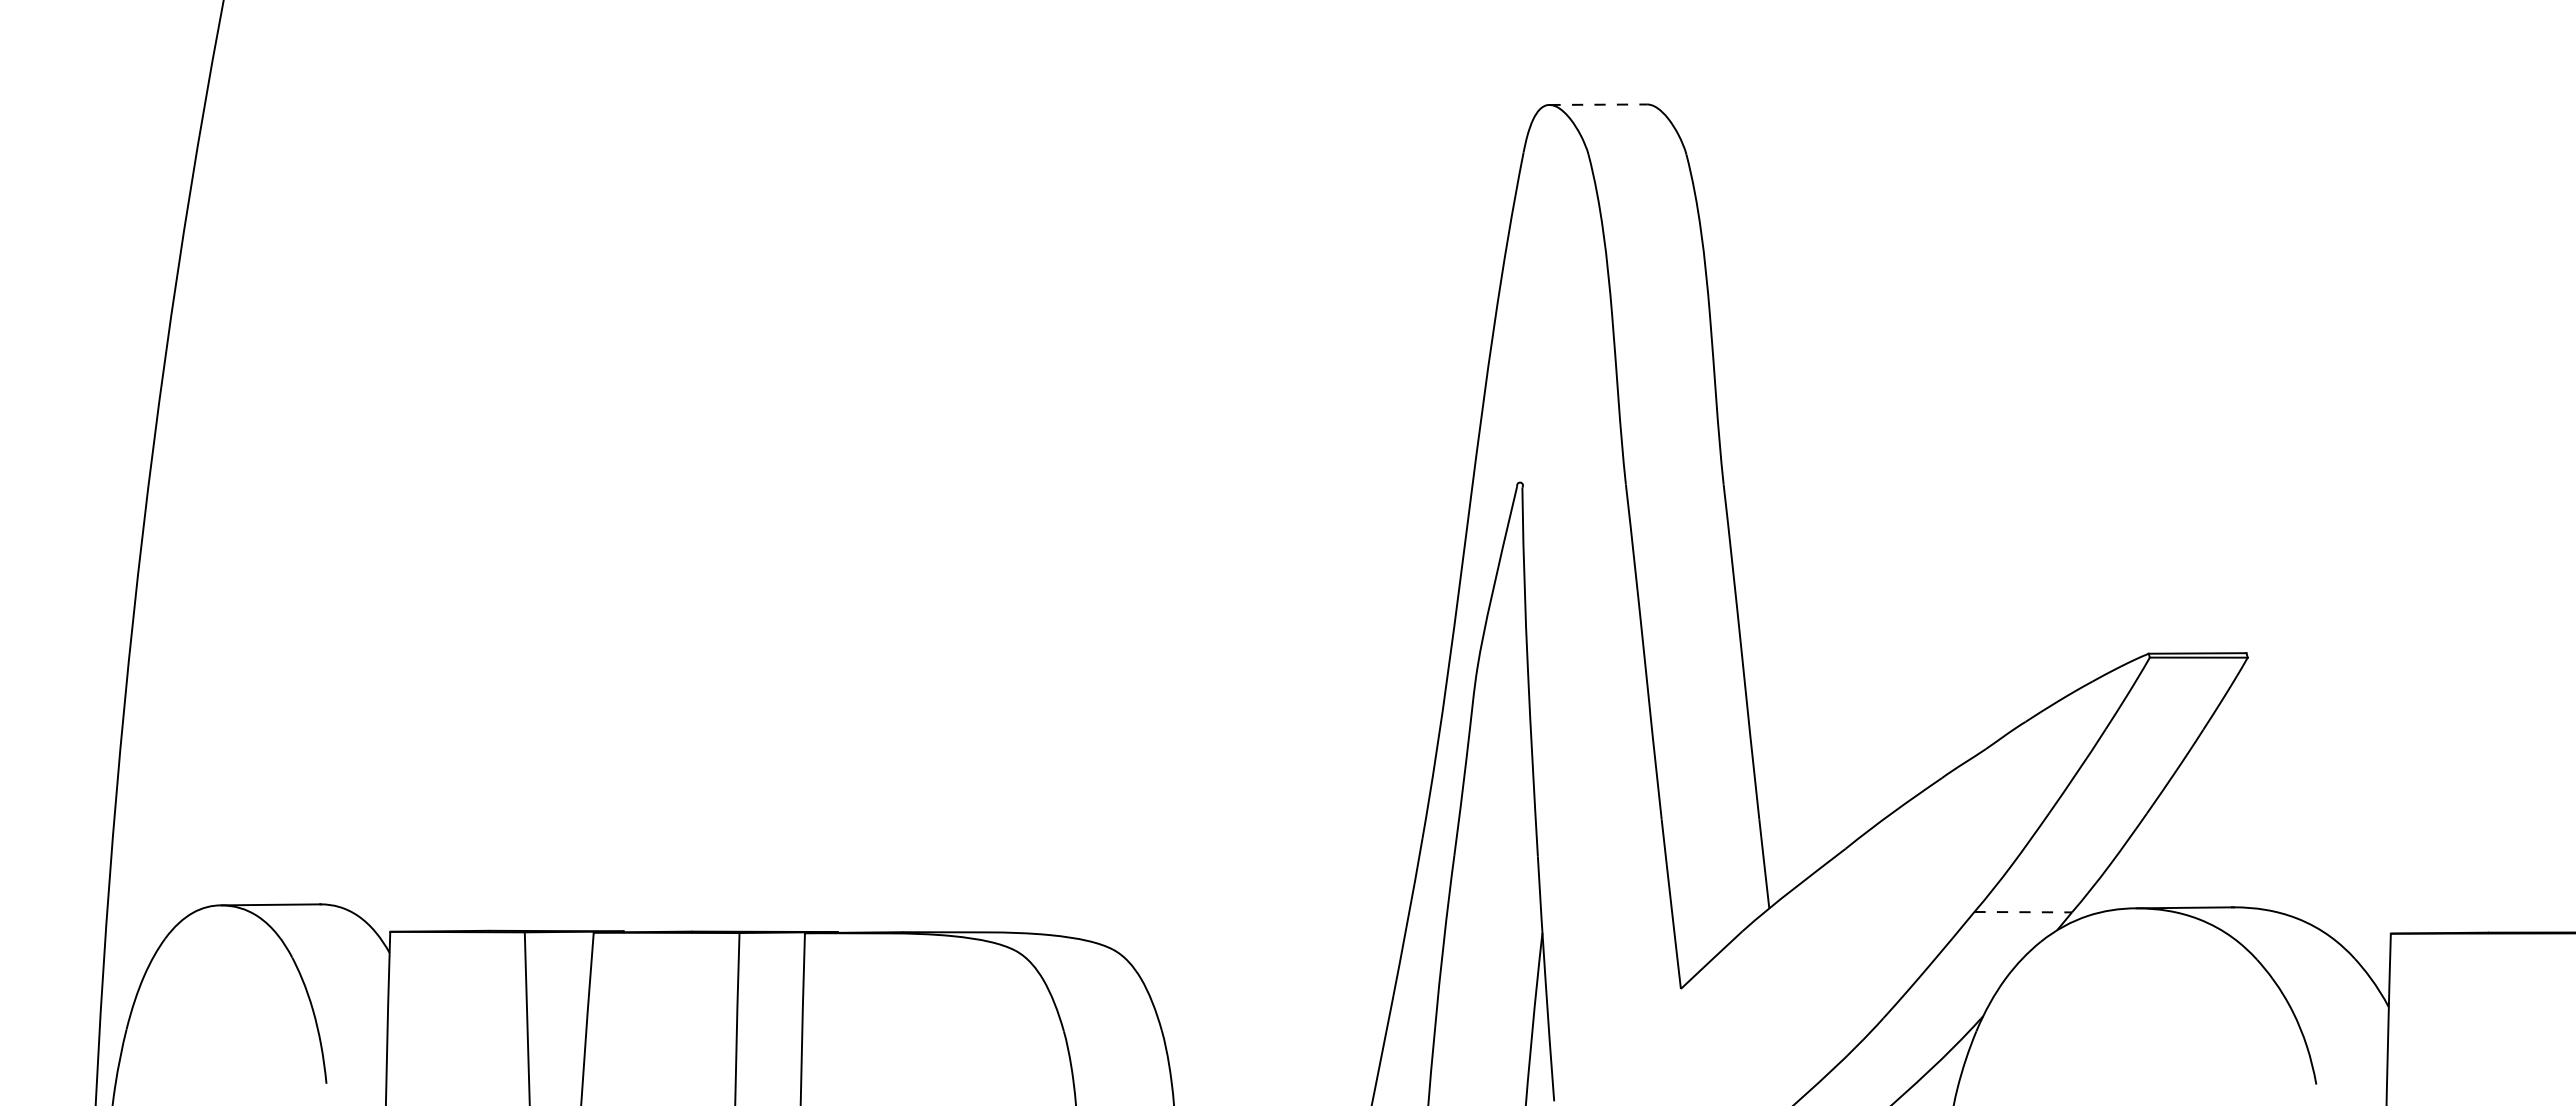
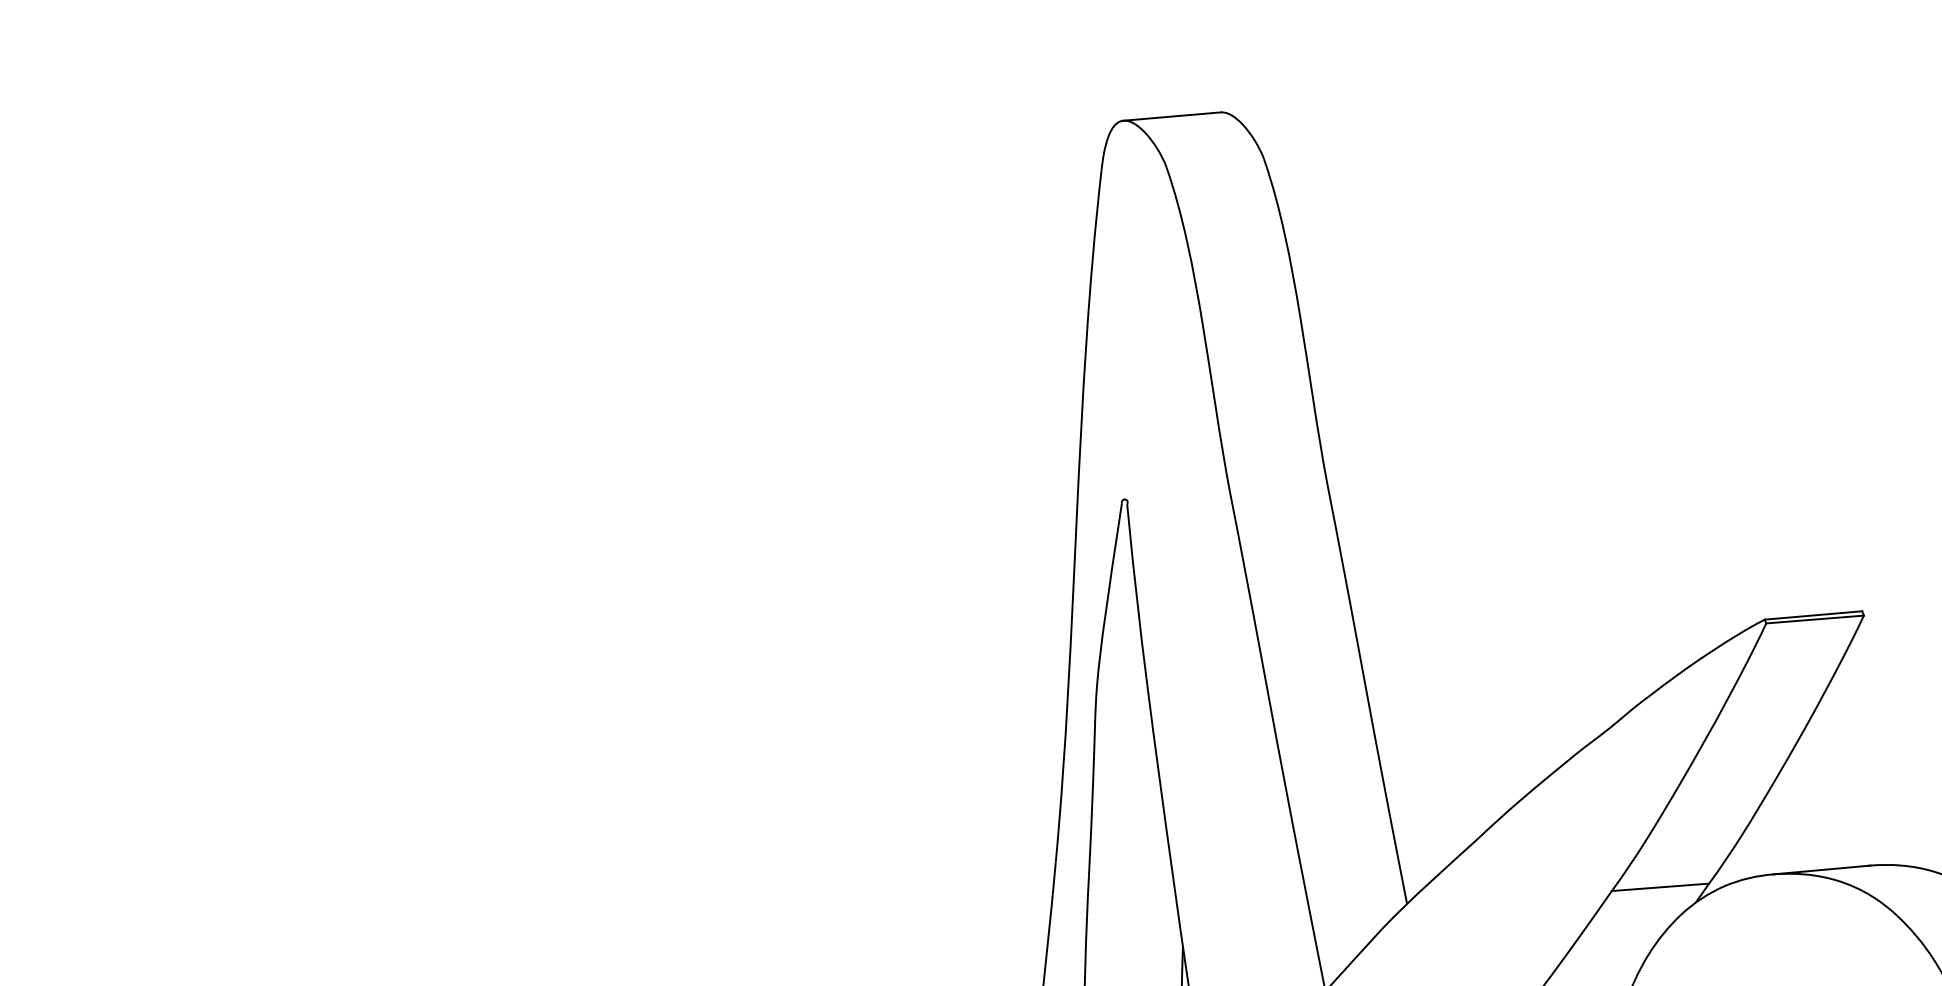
line: (1598, 104) -> (1172, 116), dashed -> solid
line: (2023, 912) -> (1660, 887), dashed -> solid

